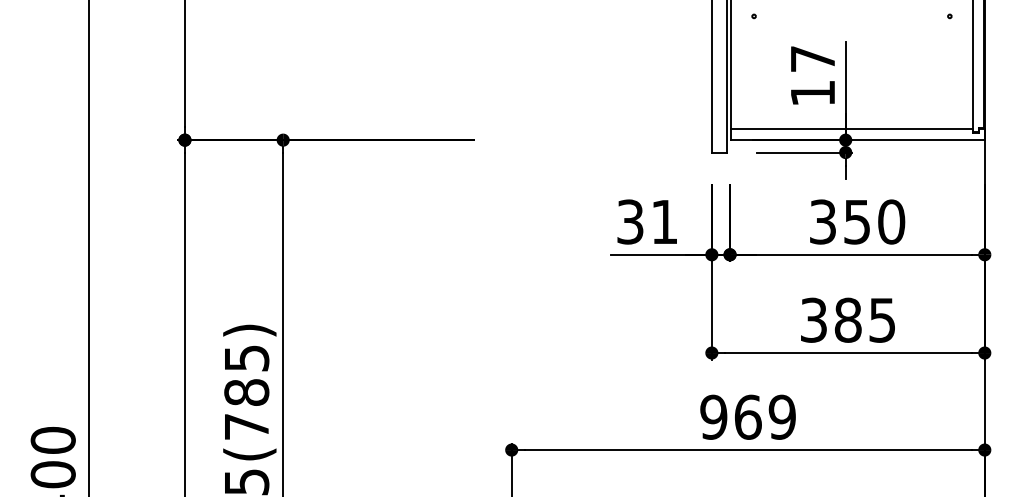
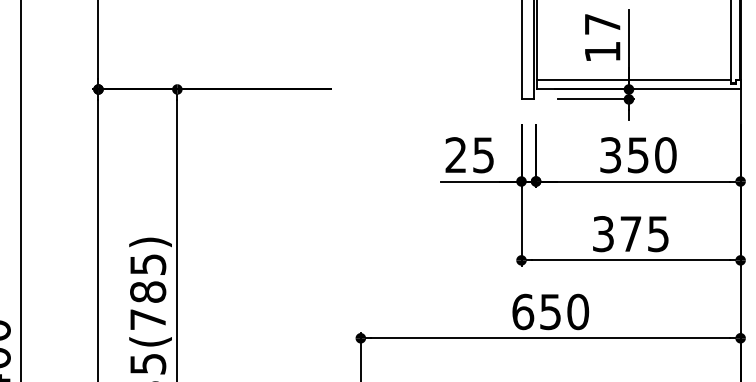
text: (647, 221) -> (469, 154), 31 -> 25
text: (847, 319) -> (630, 233), 385 -> 375
text: (748, 416) -> (550, 311), 969 -> 650

